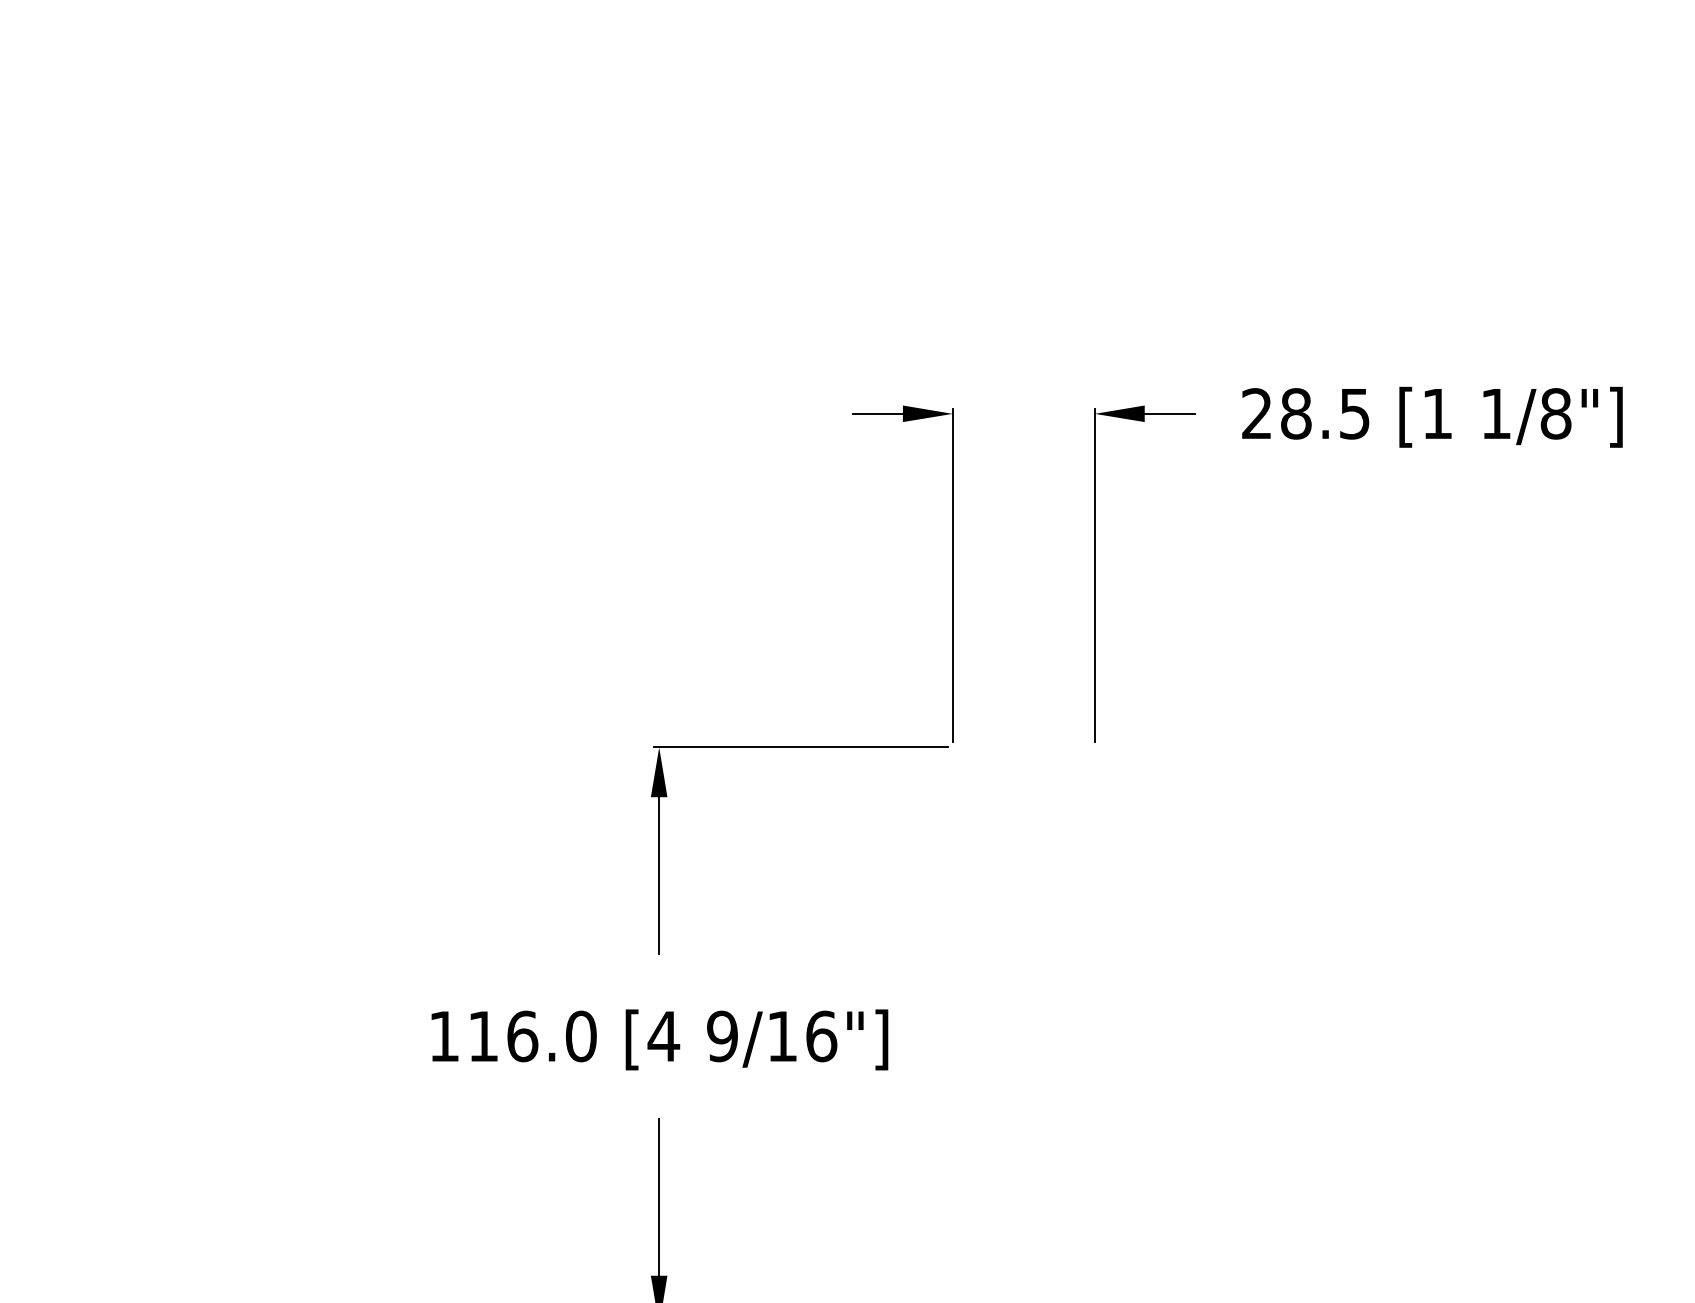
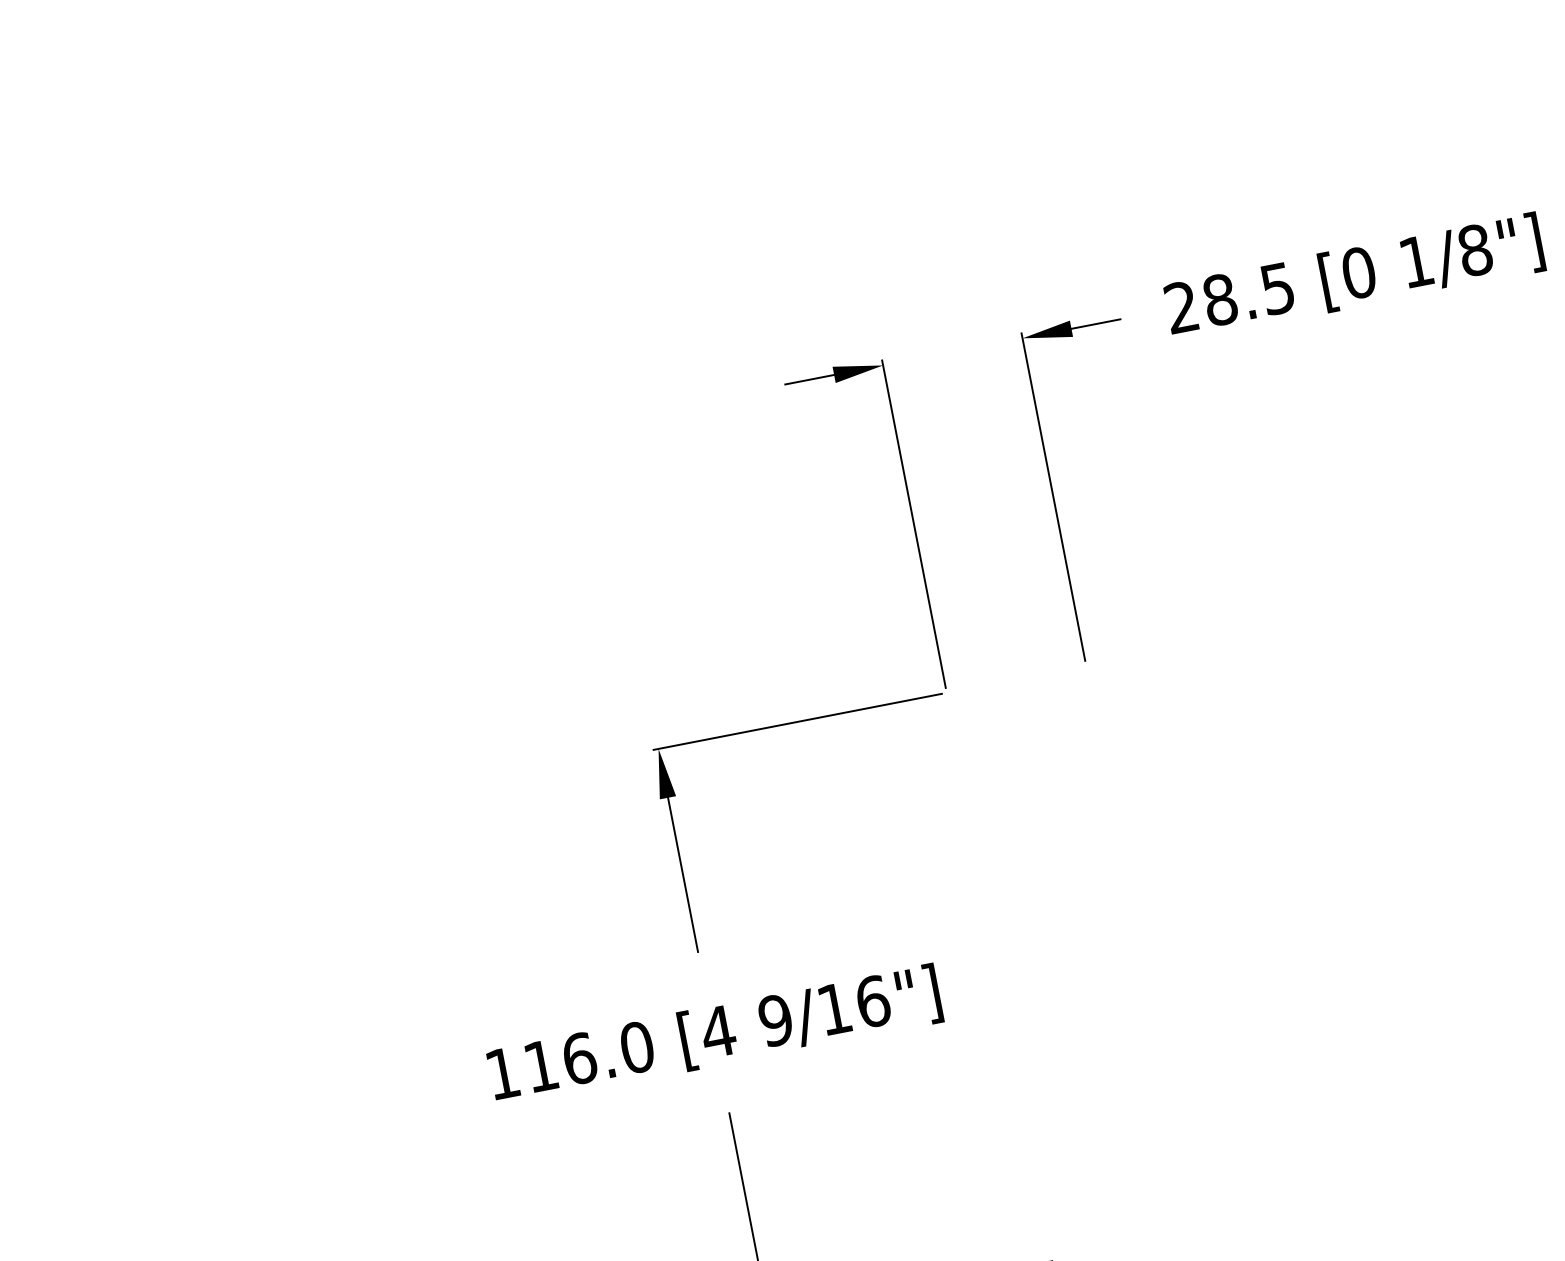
text: (1437, 413) -> (1358, 272), [1 -> [0

